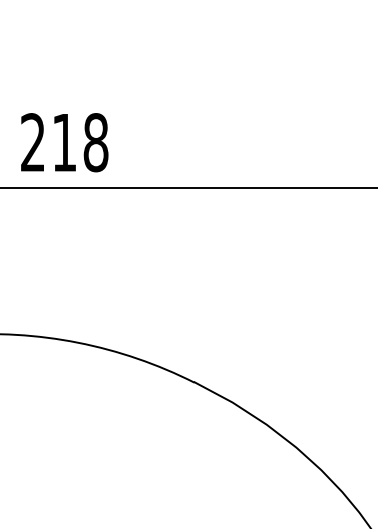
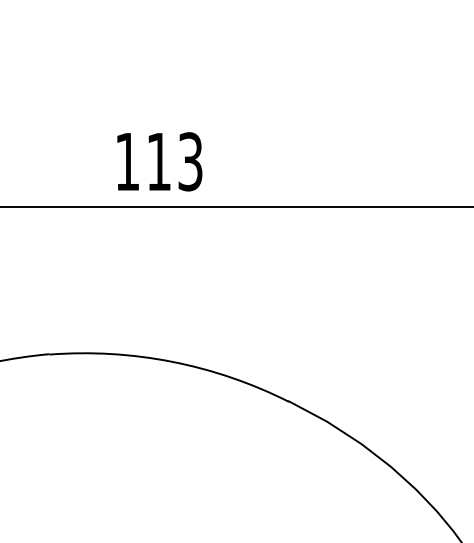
text: (64, 142) -> (158, 161), 218 -> 113

